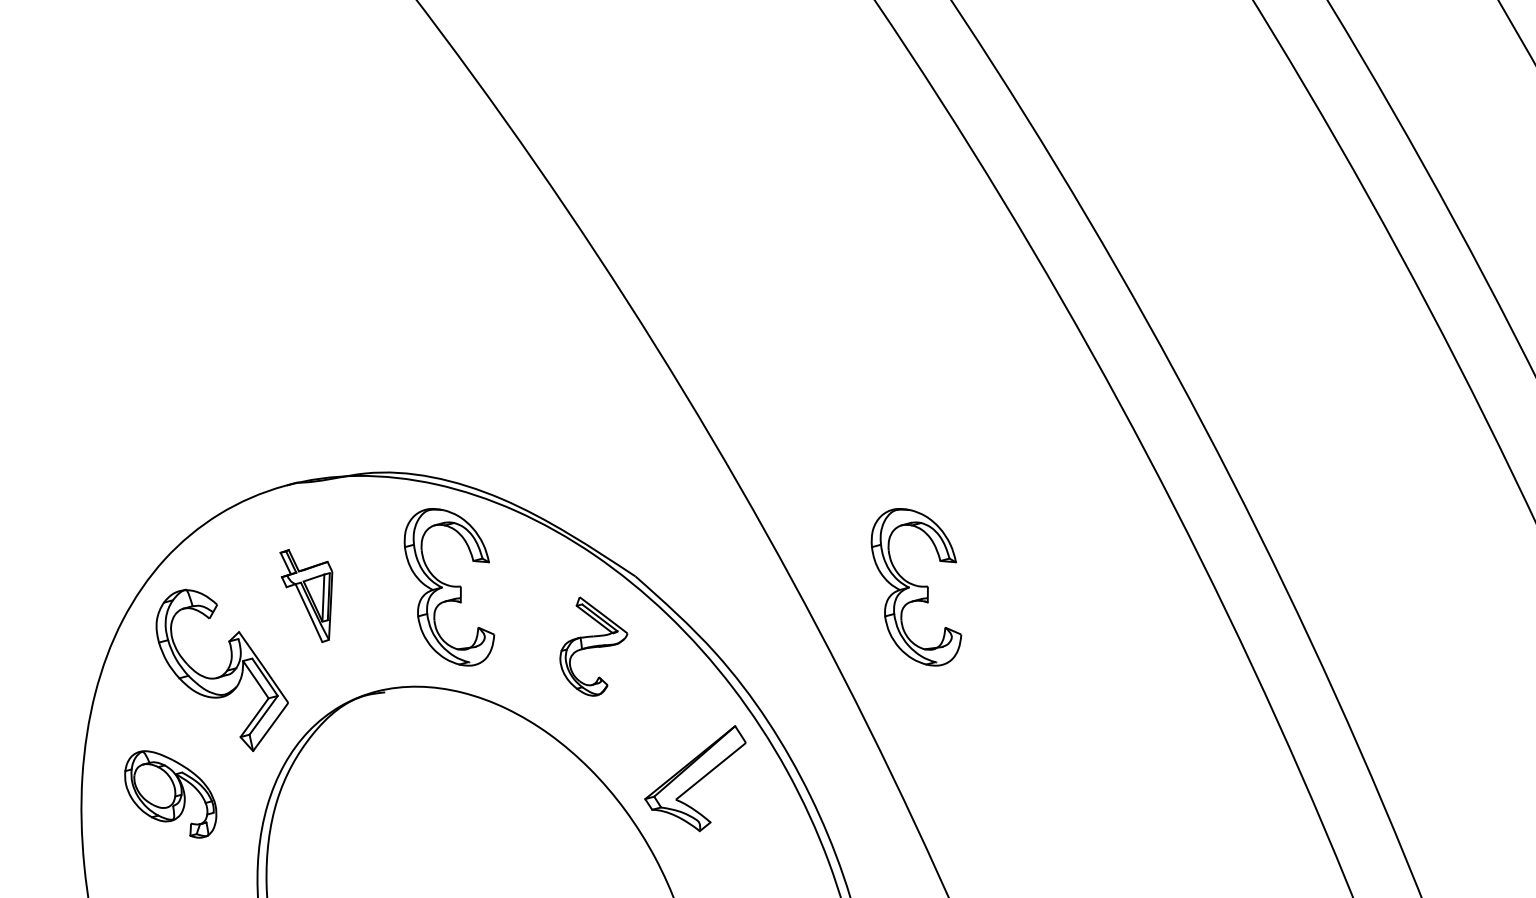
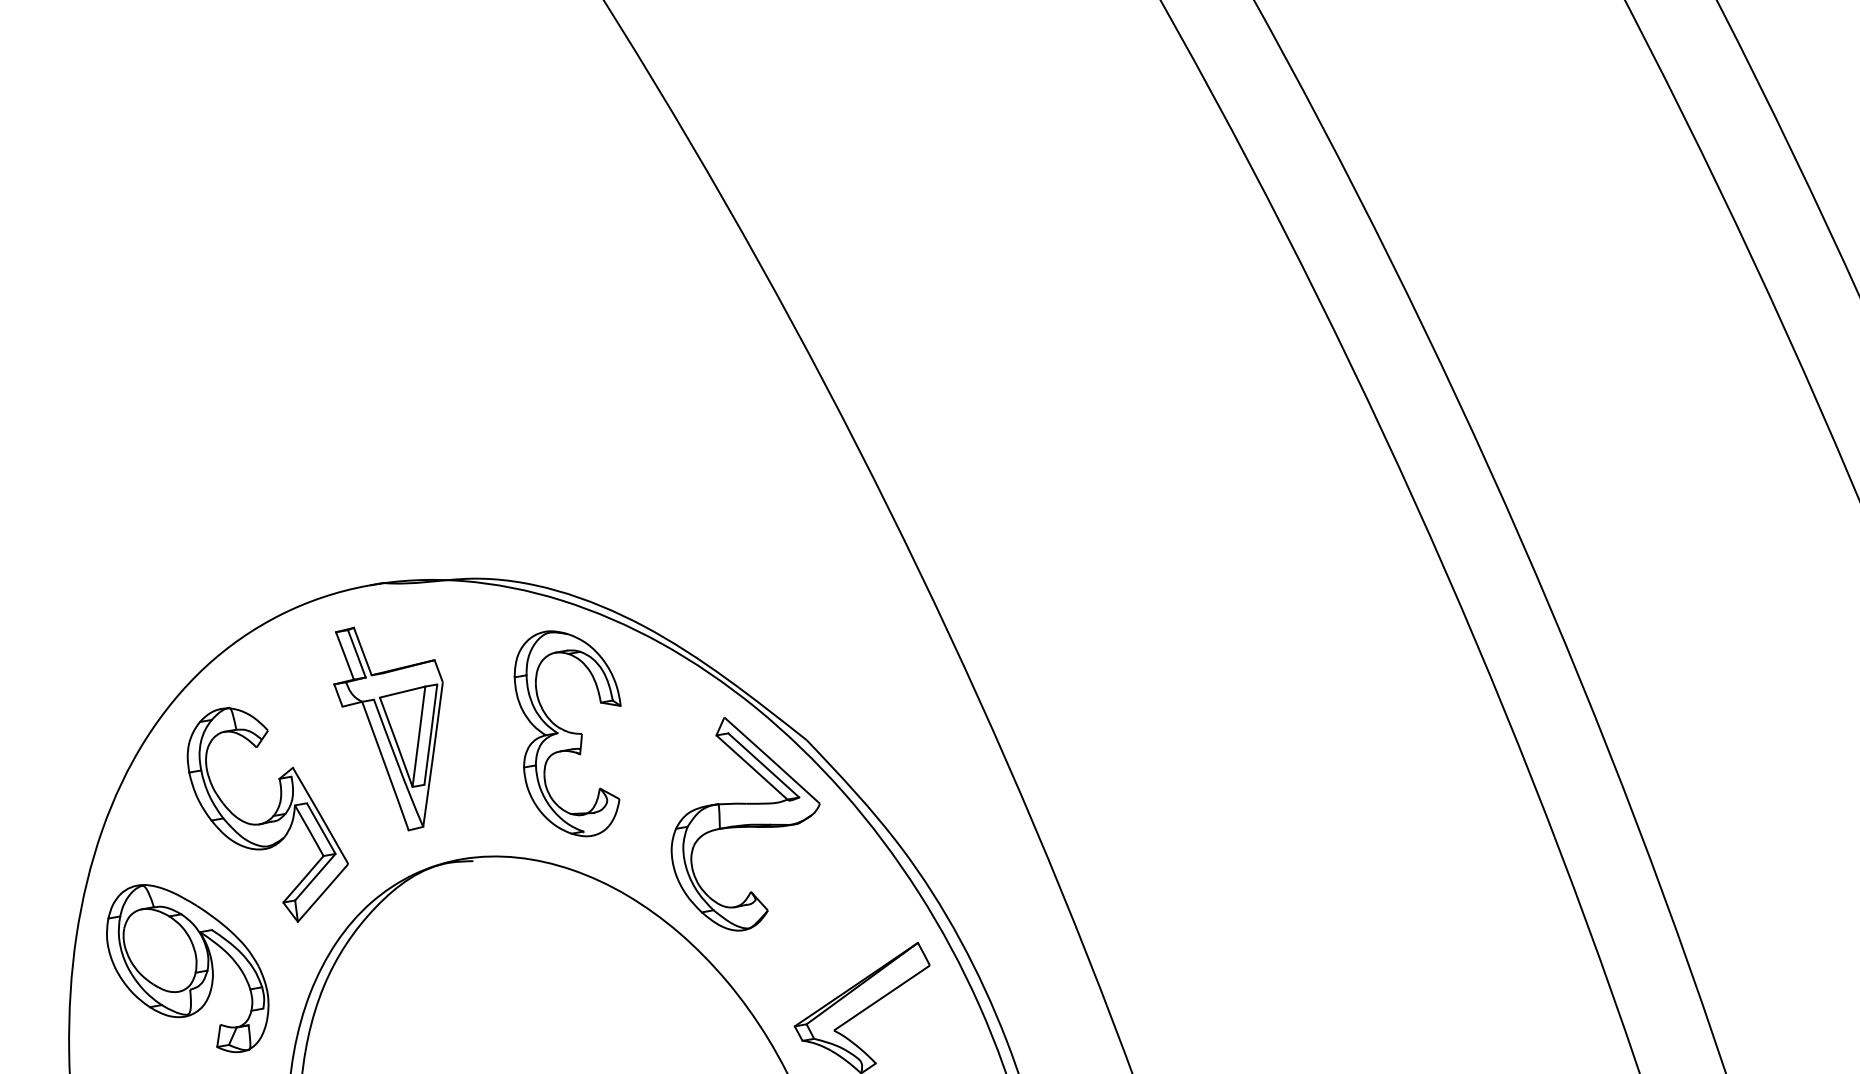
part: (916, 587) -> (1165, 785), removed
part: (306, 595) -> (383, 728), size x1.67
part: (593, 646) -> (745, 825), size x1.67
part: (170, 794) -> (187, 968), size x1.43

